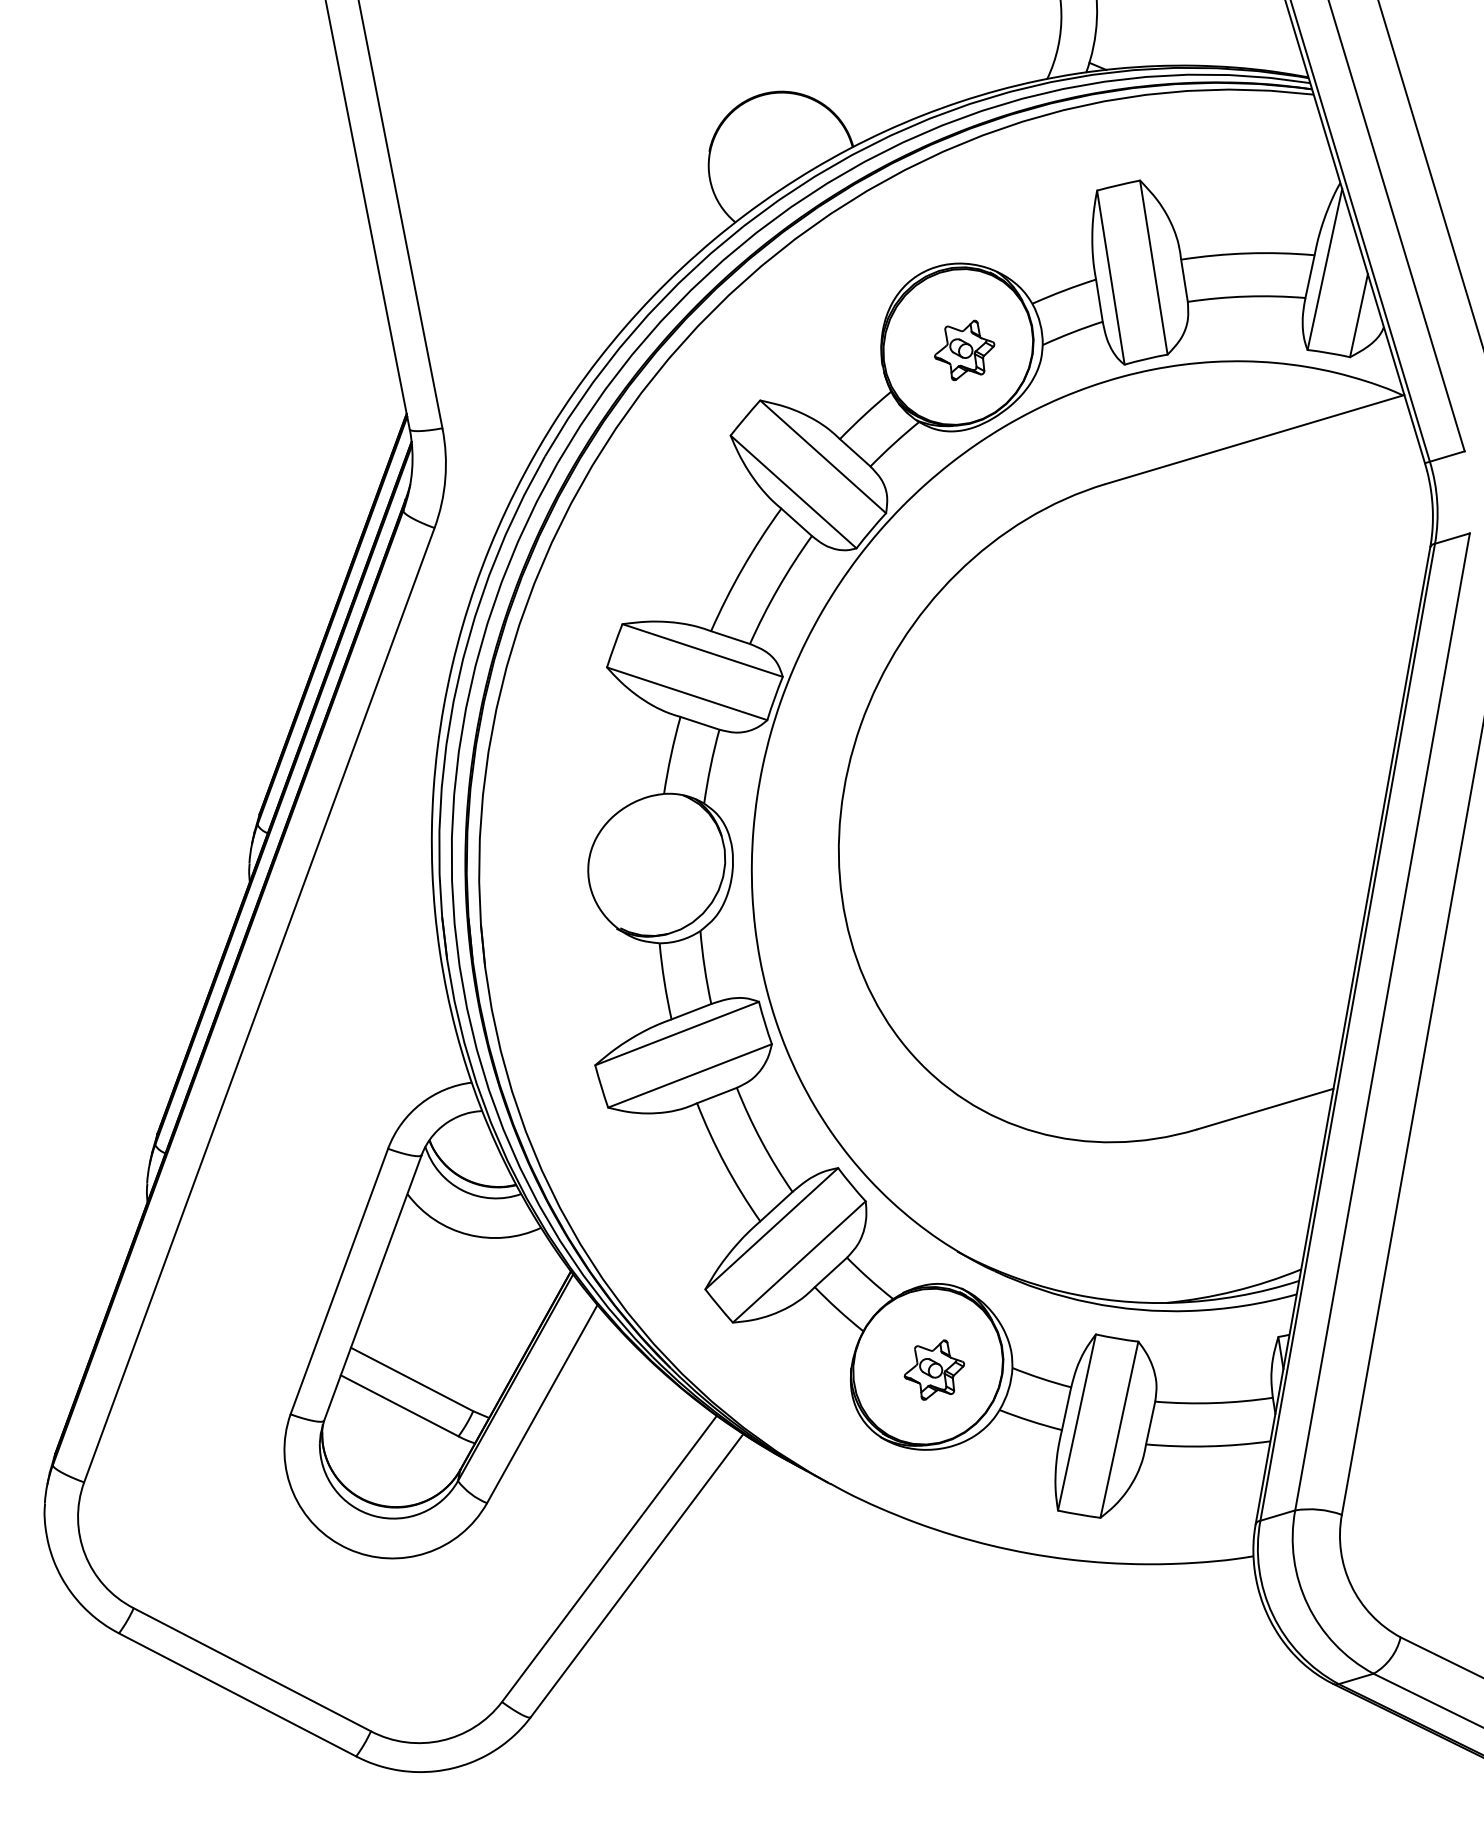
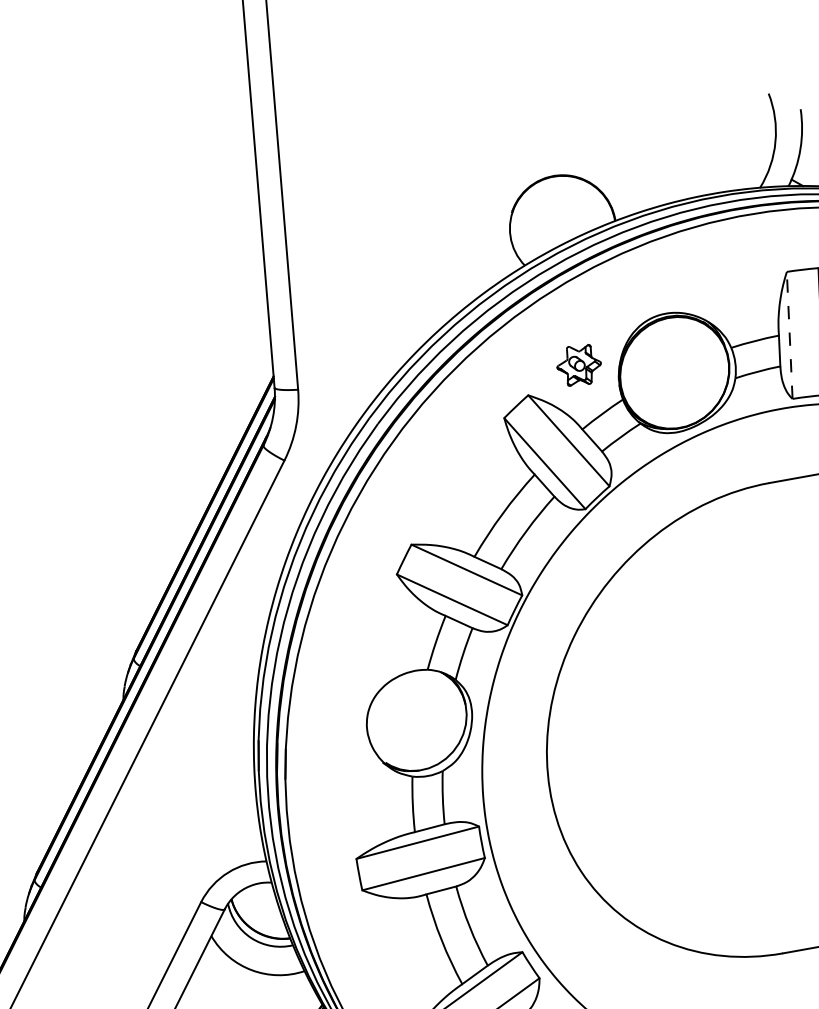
line: (1110, 277) -> (789, 335), solid -> dashed
part: (964, 350) -> (579, 365), moved

